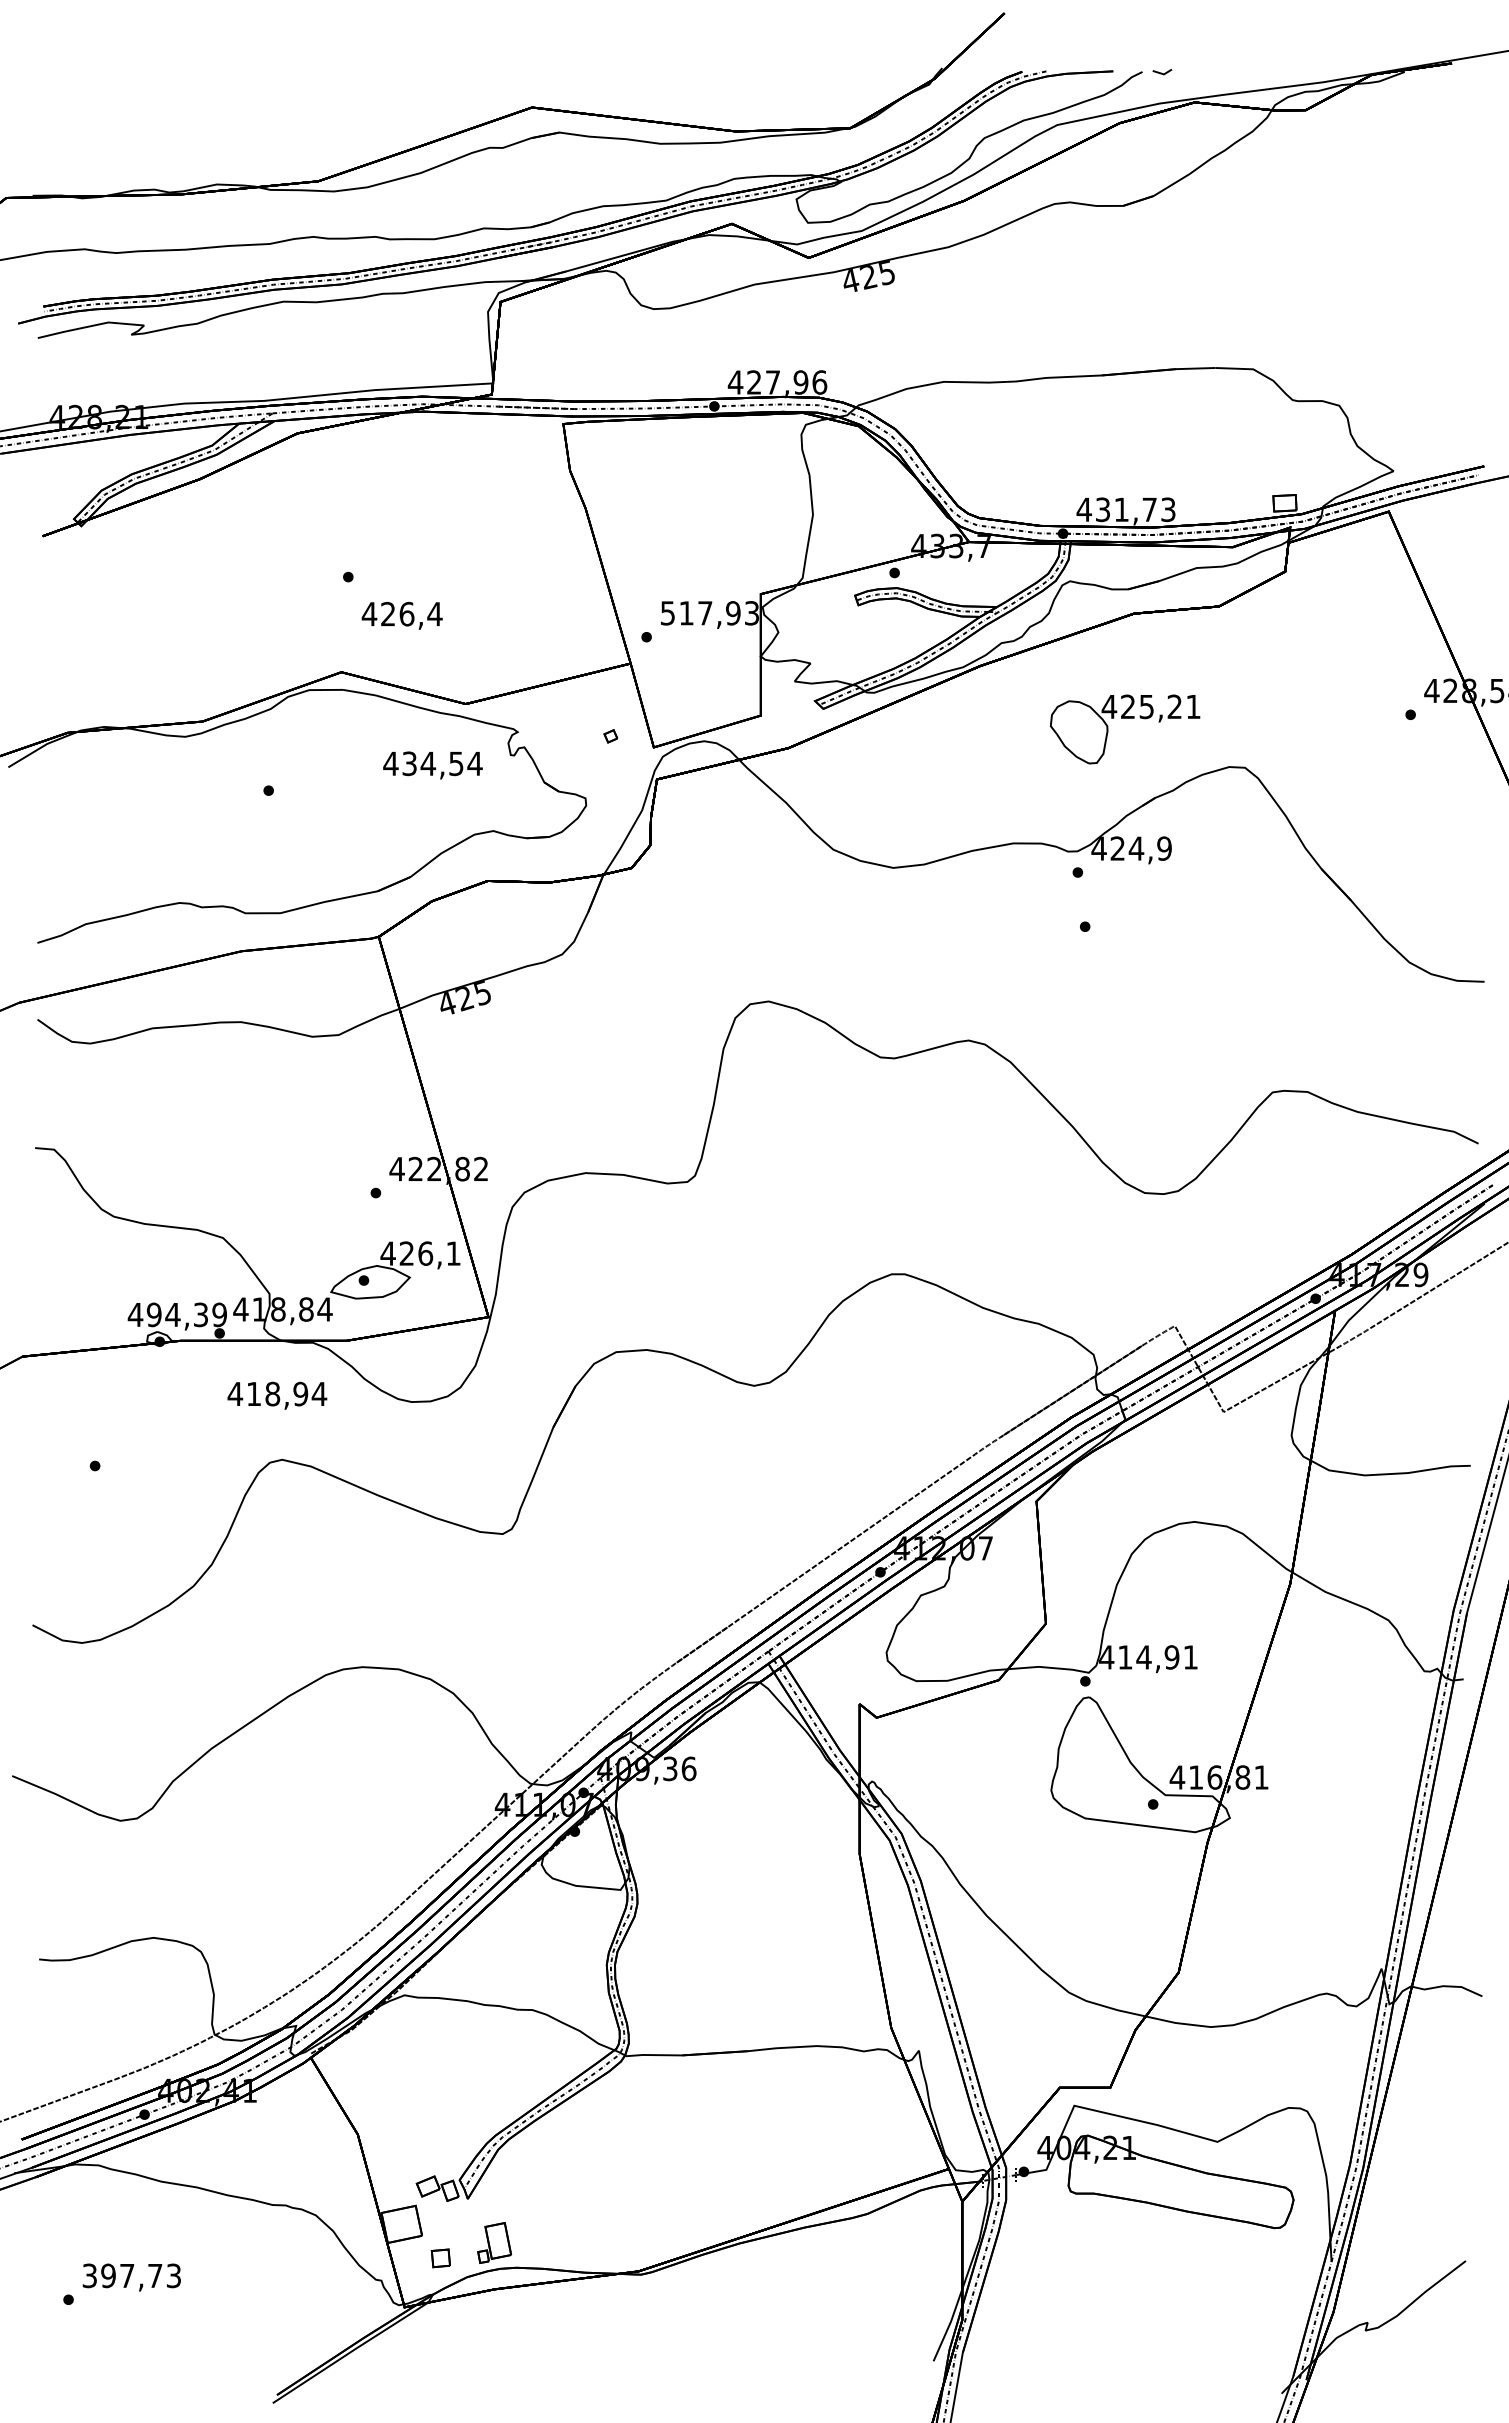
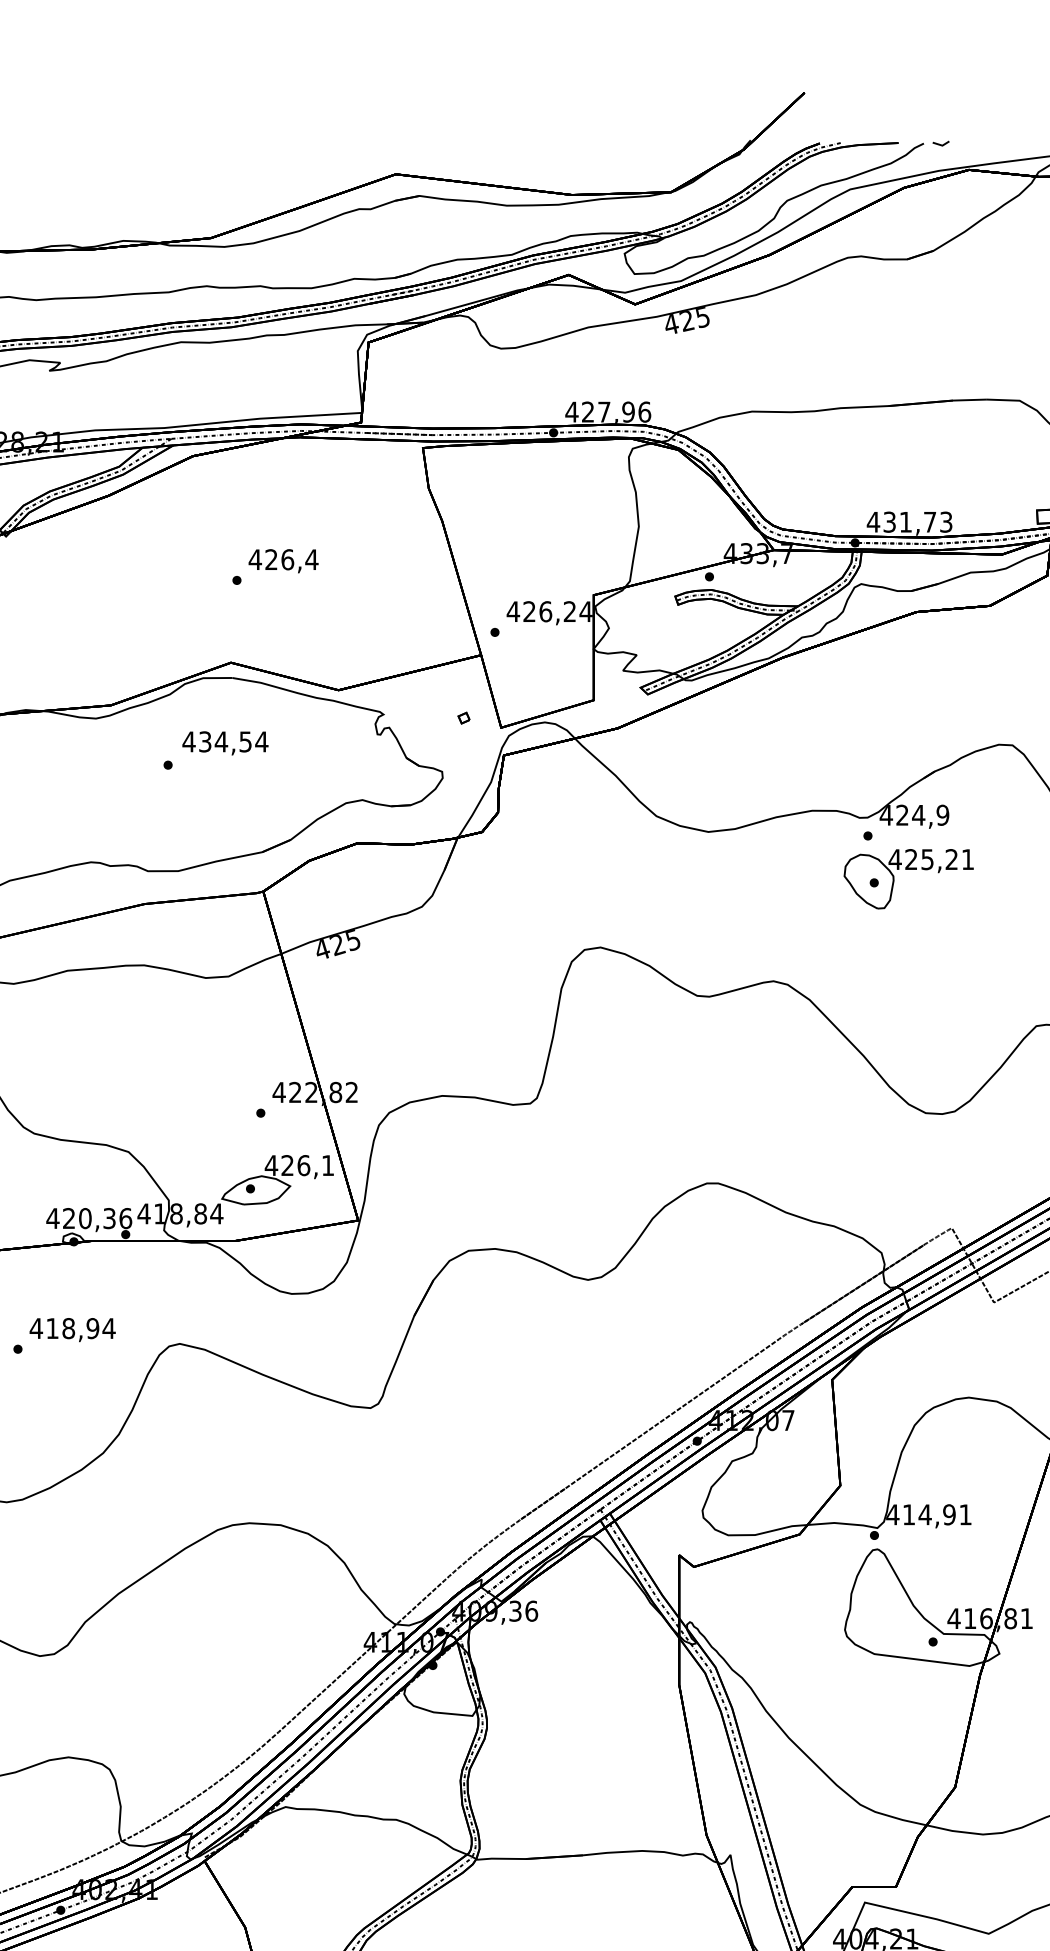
text: (709, 613) -> (549, 611), 517,93 -> 426,24
text: (401, 615) -> (282, 560), moved
part: (1125, 718) -> (909, 869), moved
text: (432, 765) -> (225, 743), moved
text: (186, 1314) -> (97, 1218), 494,39 -> 420,36
text: (277, 1395) -> (72, 1329), moved

